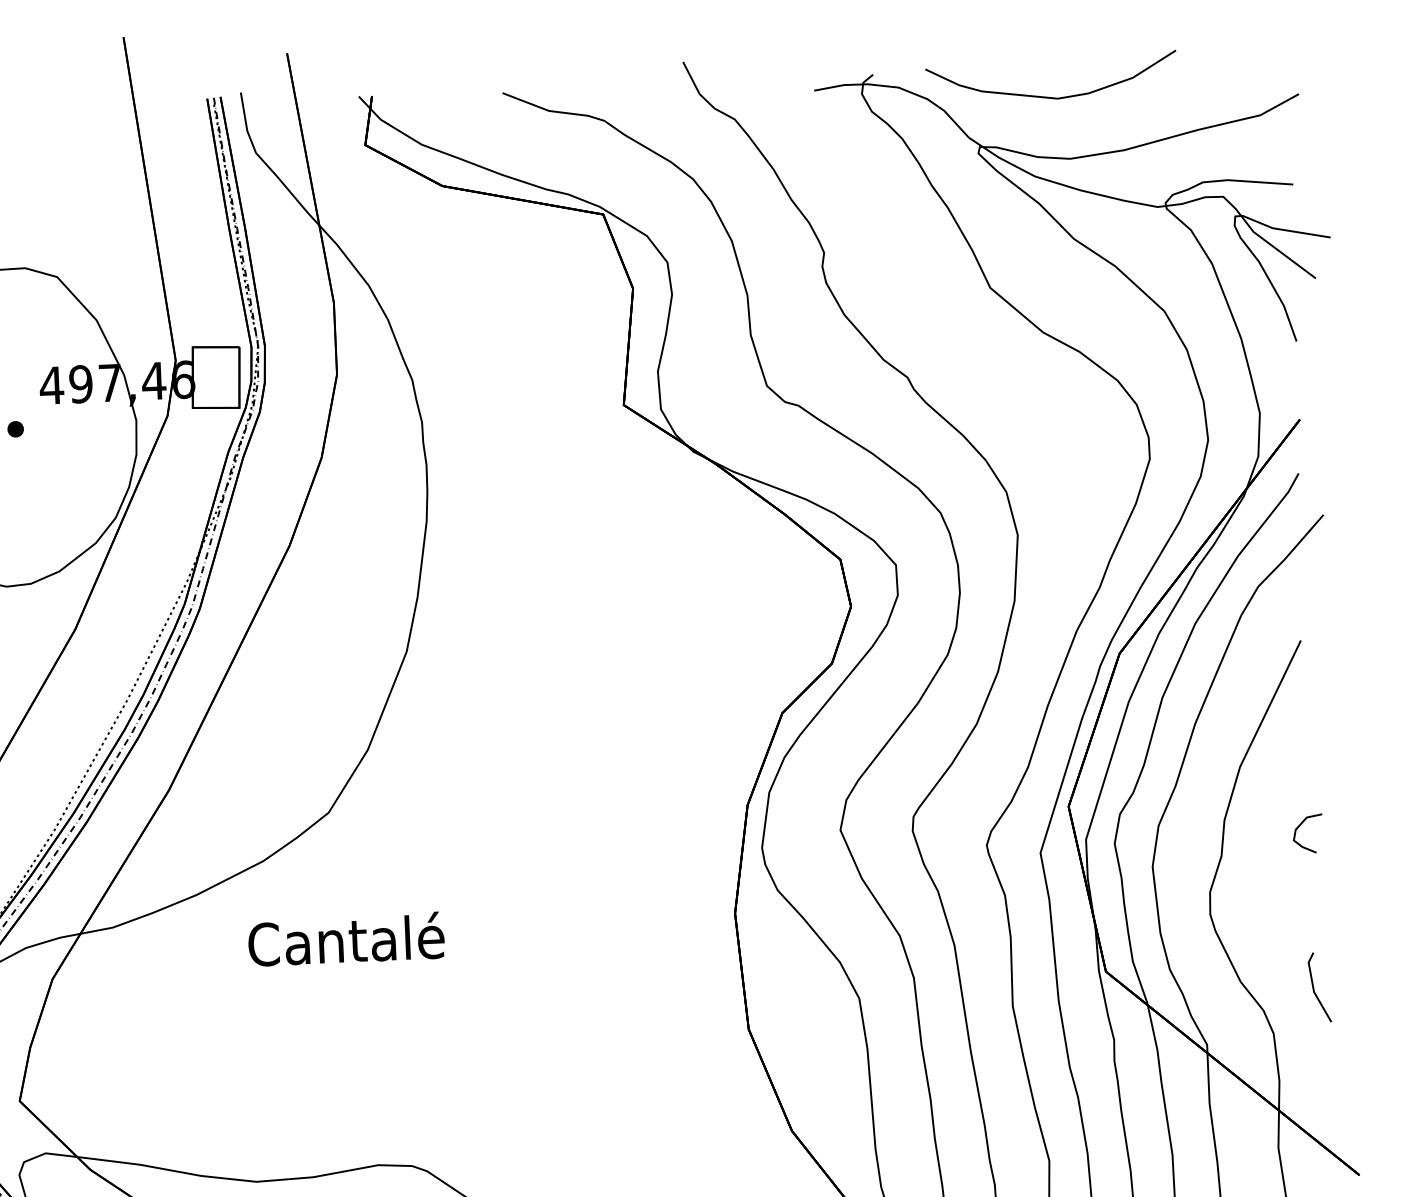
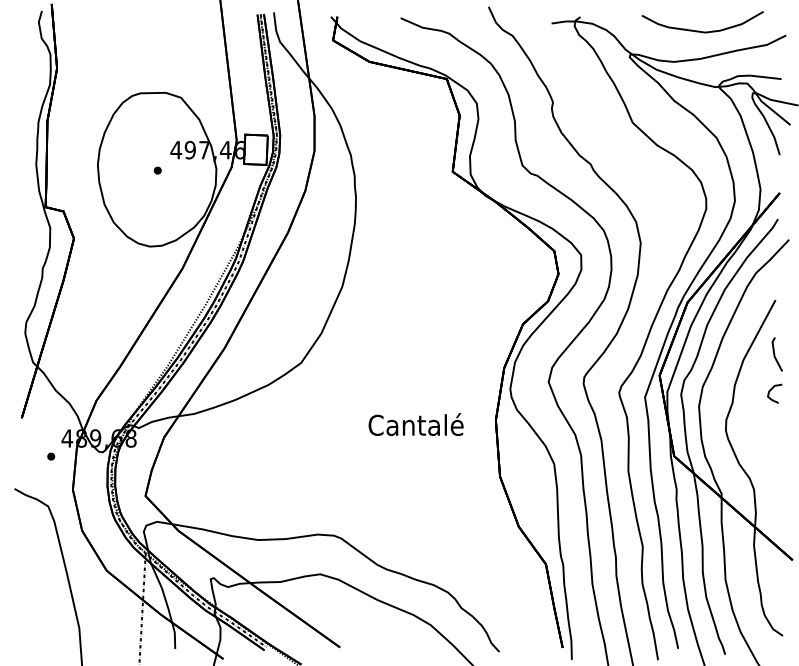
curve: (1045, 94) -> (699, 30), moved
text: (345, 939) -> (415, 424), moved
line: (1315, 987) -> (775, 354), moved

